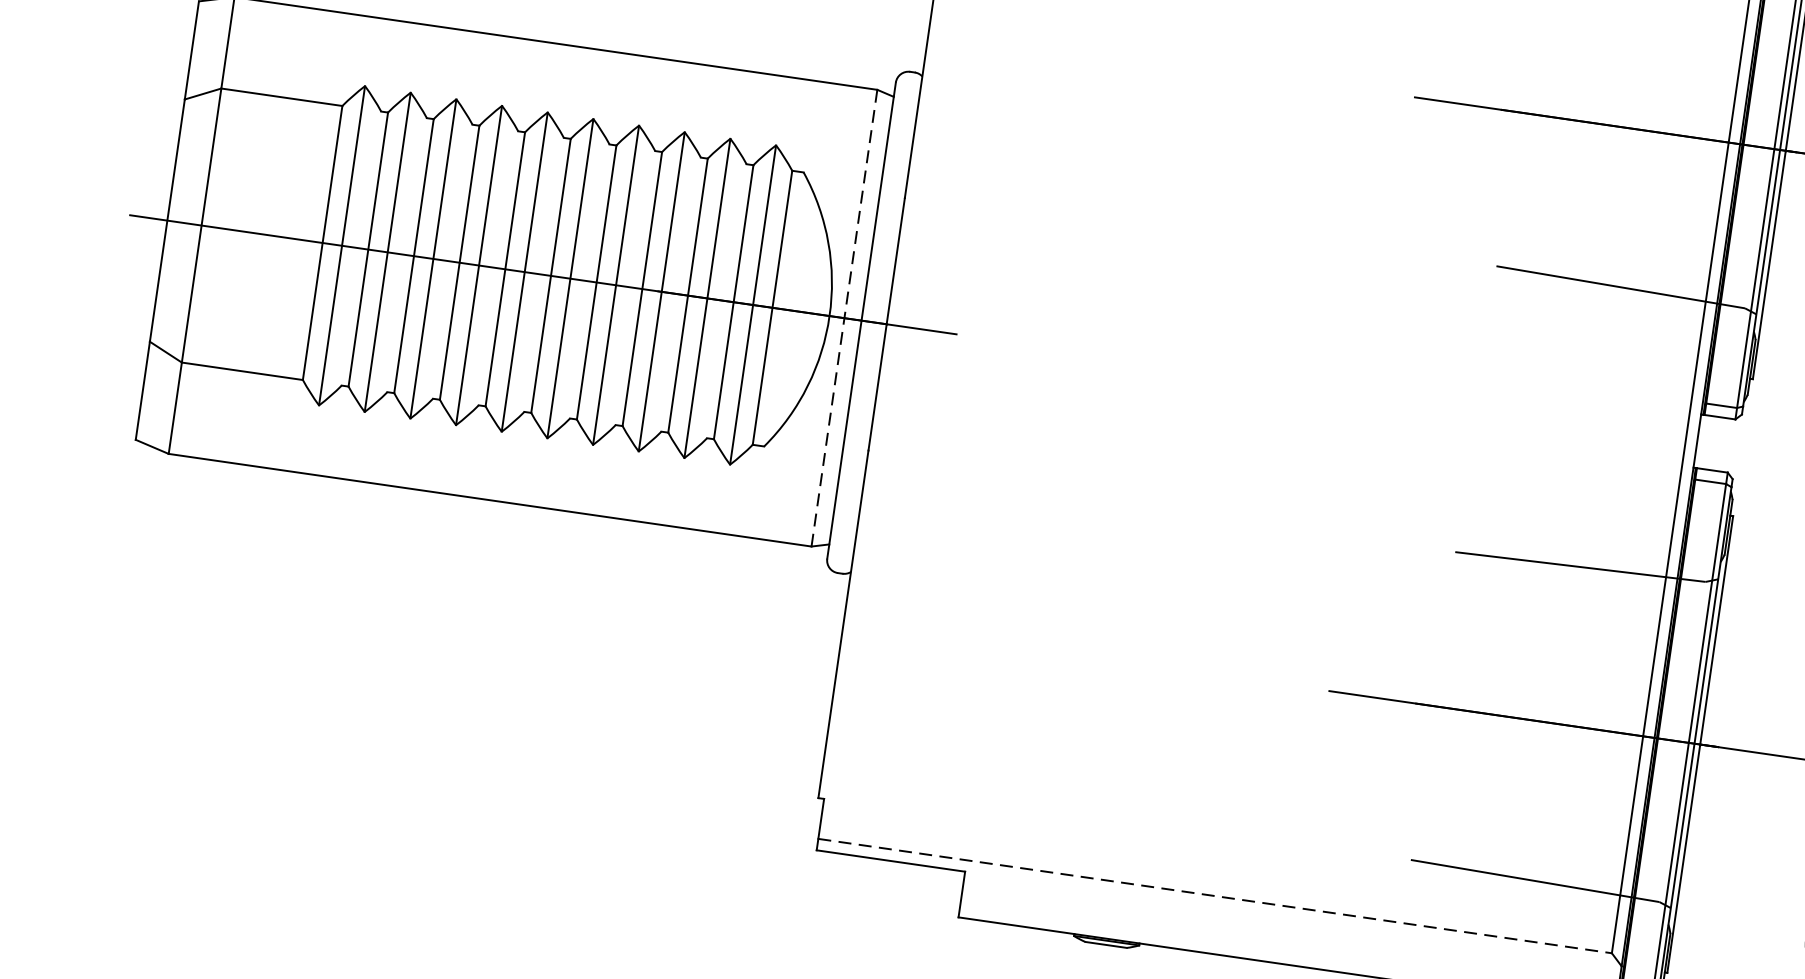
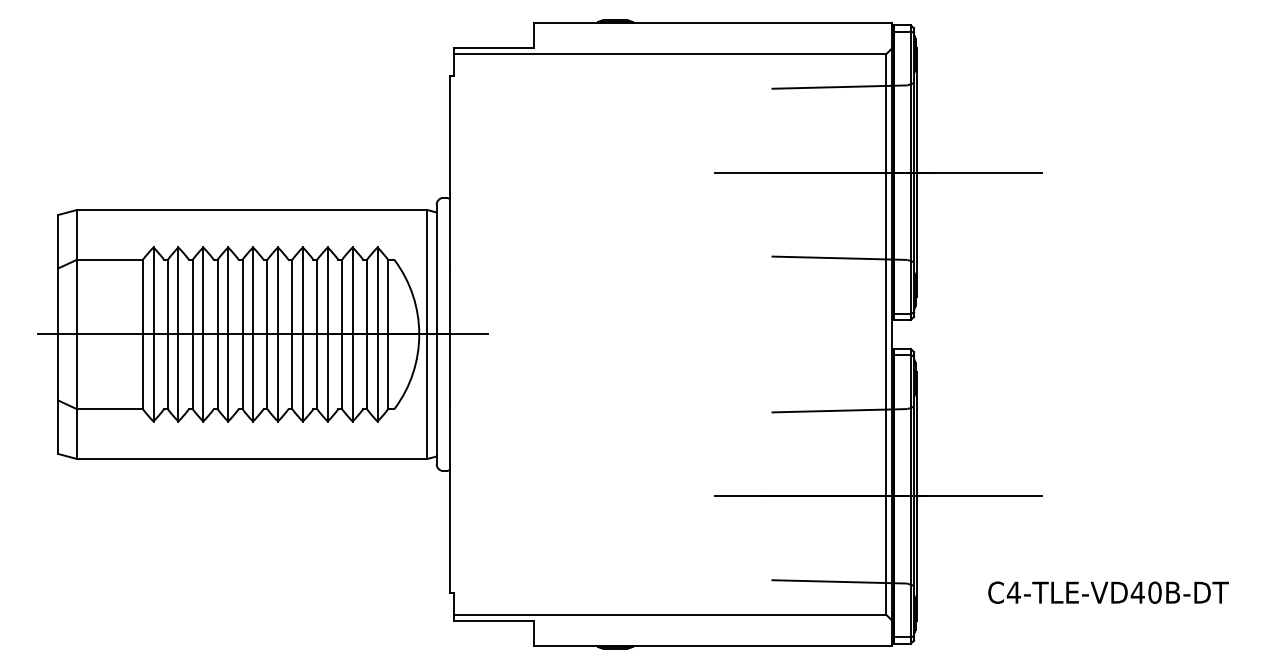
line: (844, 318) -> (427, 334), dashed -> solid
line: (1216, 896) -> (670, 614), dashed -> solid

